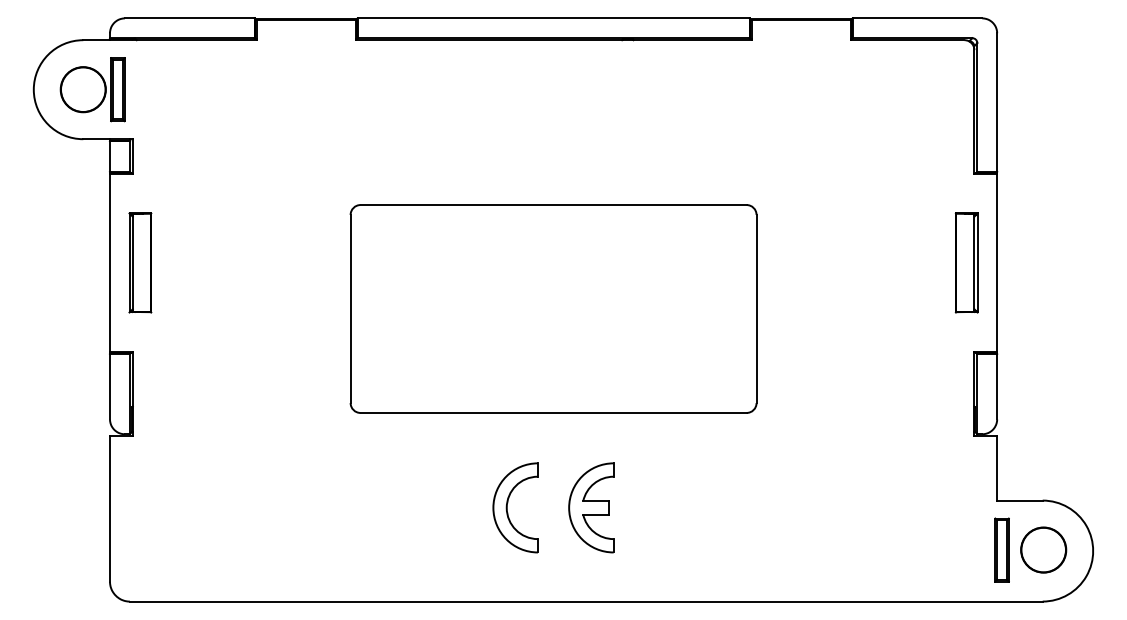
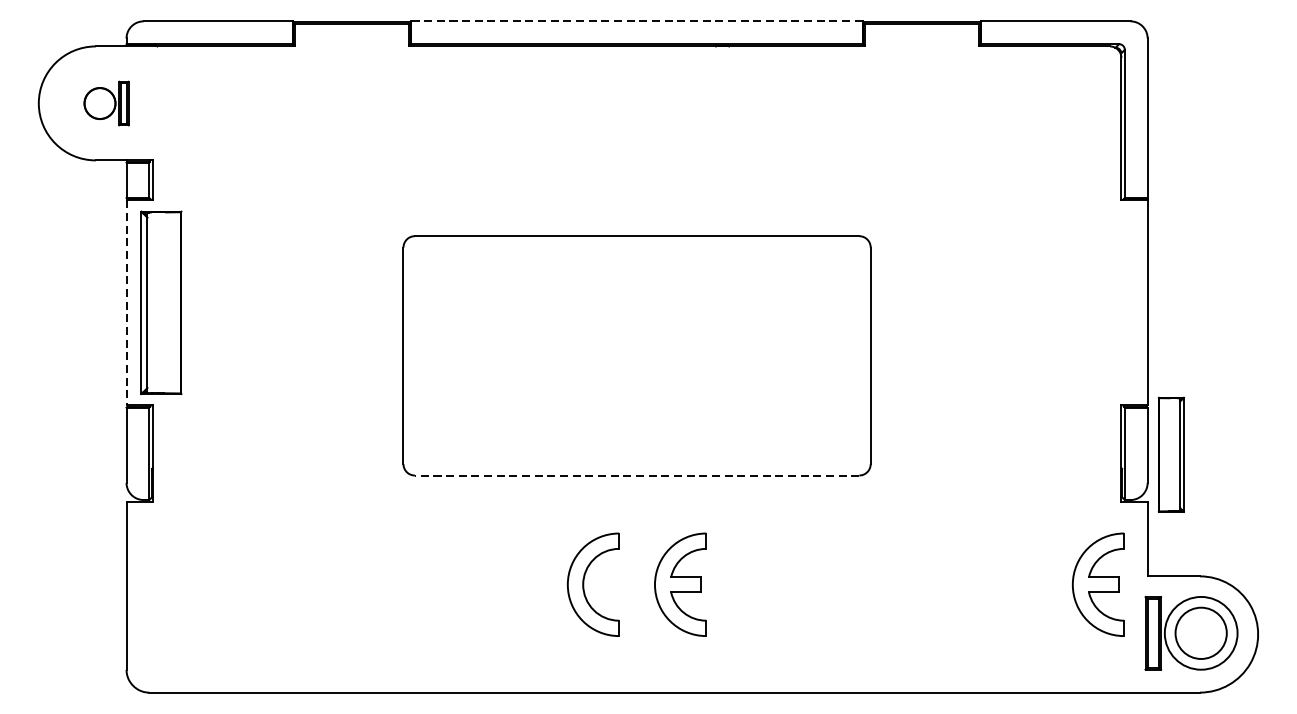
line: (554, 18) -> (638, 21), solid -> dashed
part: (92, 89) -> (106, 103), size x0.6
part: (140, 262) -> (161, 302), size x1.6
part: (966, 262) -> (1171, 454), moved
line: (110, 263) -> (127, 303), solid -> dashed
line: (553, 412) -> (636, 474), solid -> dashed
part: (954, 507) -> (1098, 584), added
circle: (1043, 549) -> (1200, 632), size x1.4

